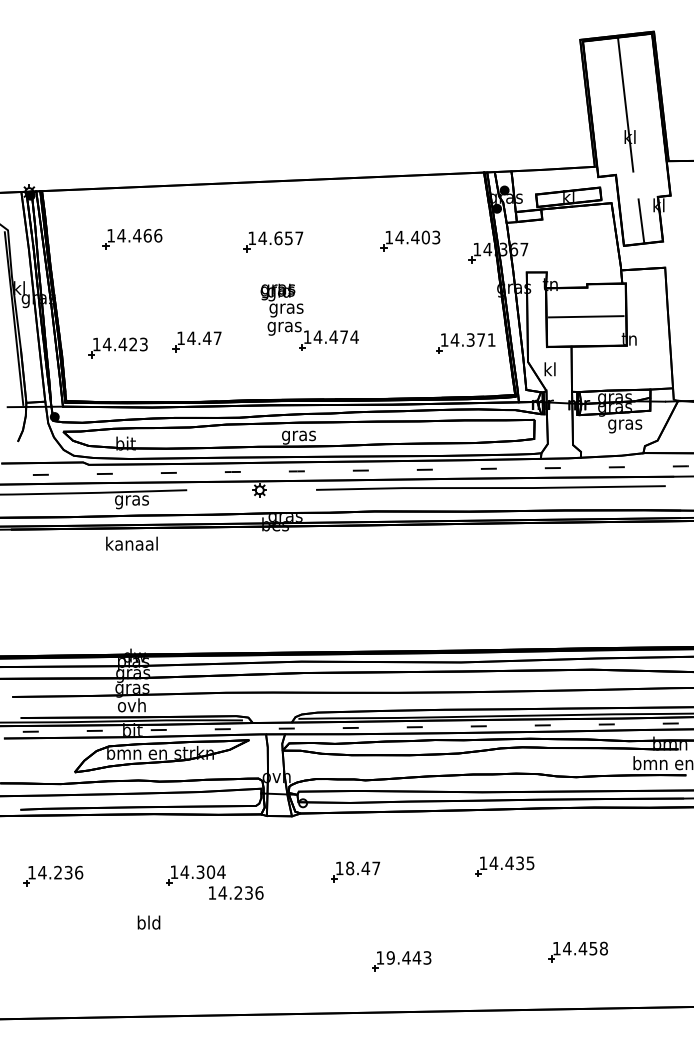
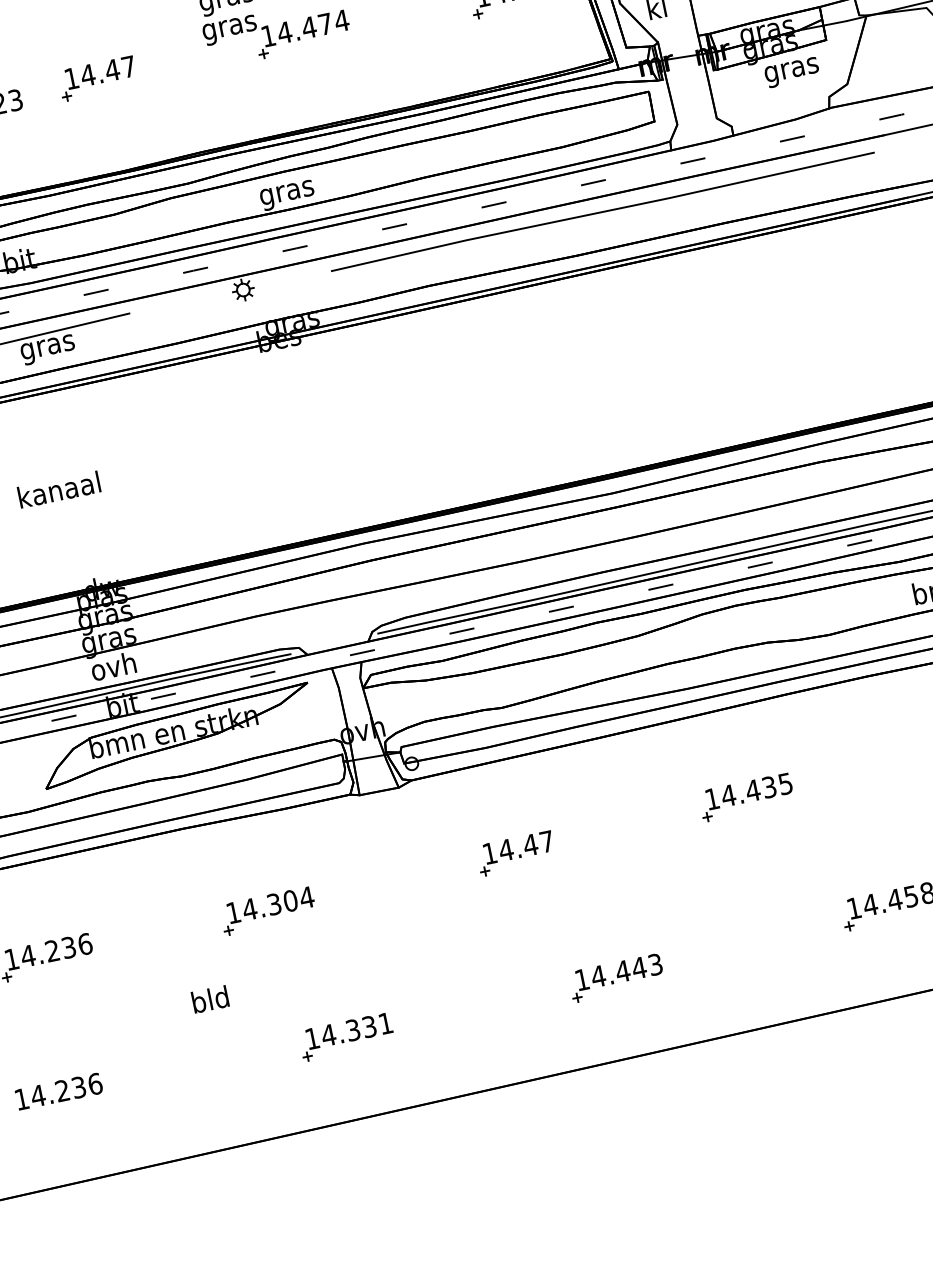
text: (131, 543) -> (58, 489), moved
text: (349, 868) -> (505, 850), 18.47 -> 14.47
text: (236, 892) -> (59, 1090), moved
text: (390, 957) -> (597, 975), 19.443 -> 14.443
part: (227, 963) -> (345, 1037), added

